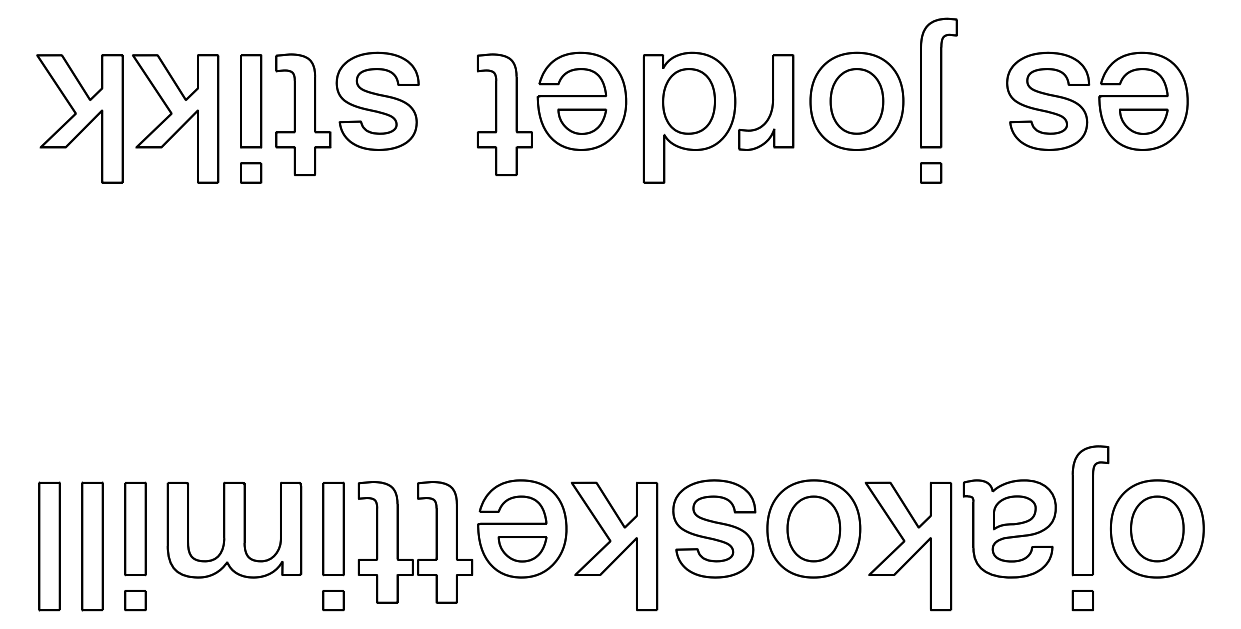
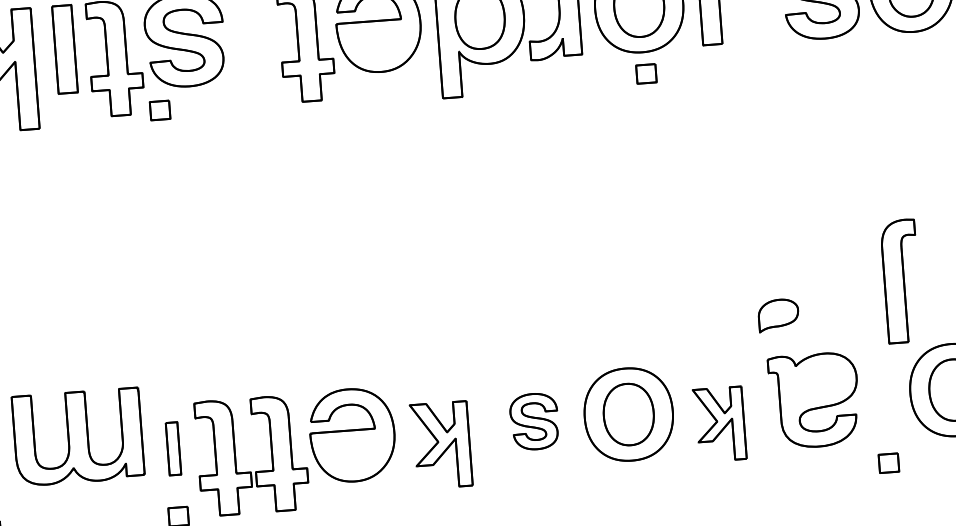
part: (581, 121) -> (379, 44), removed
part: (251, 172) -> (160, 110), moved
part: (931, 172) -> (646, 73), moved
part: (1090, 510) -> (901, 281), moved
part: (1014, 512) -> (778, 315), moved
part: (333, 528) -> (173, 448), size x0.6
part: (714, 528) -> (534, 421), size x0.6
part: (234, 529) -> (78, 436), moved
part: (614, 546) -> (441, 445), size x0.7
part: (908, 546) -> (719, 424), size x0.6
part: (522, 549) -> (354, 454), removed

